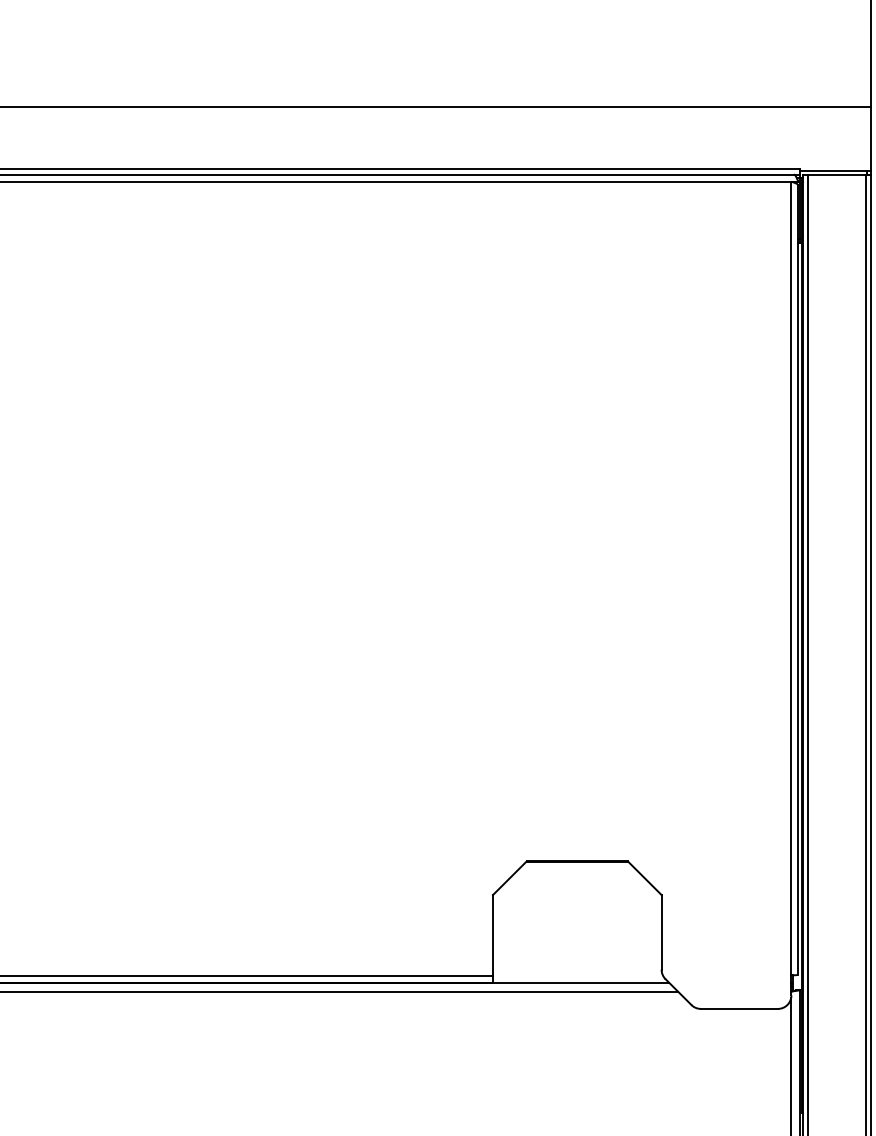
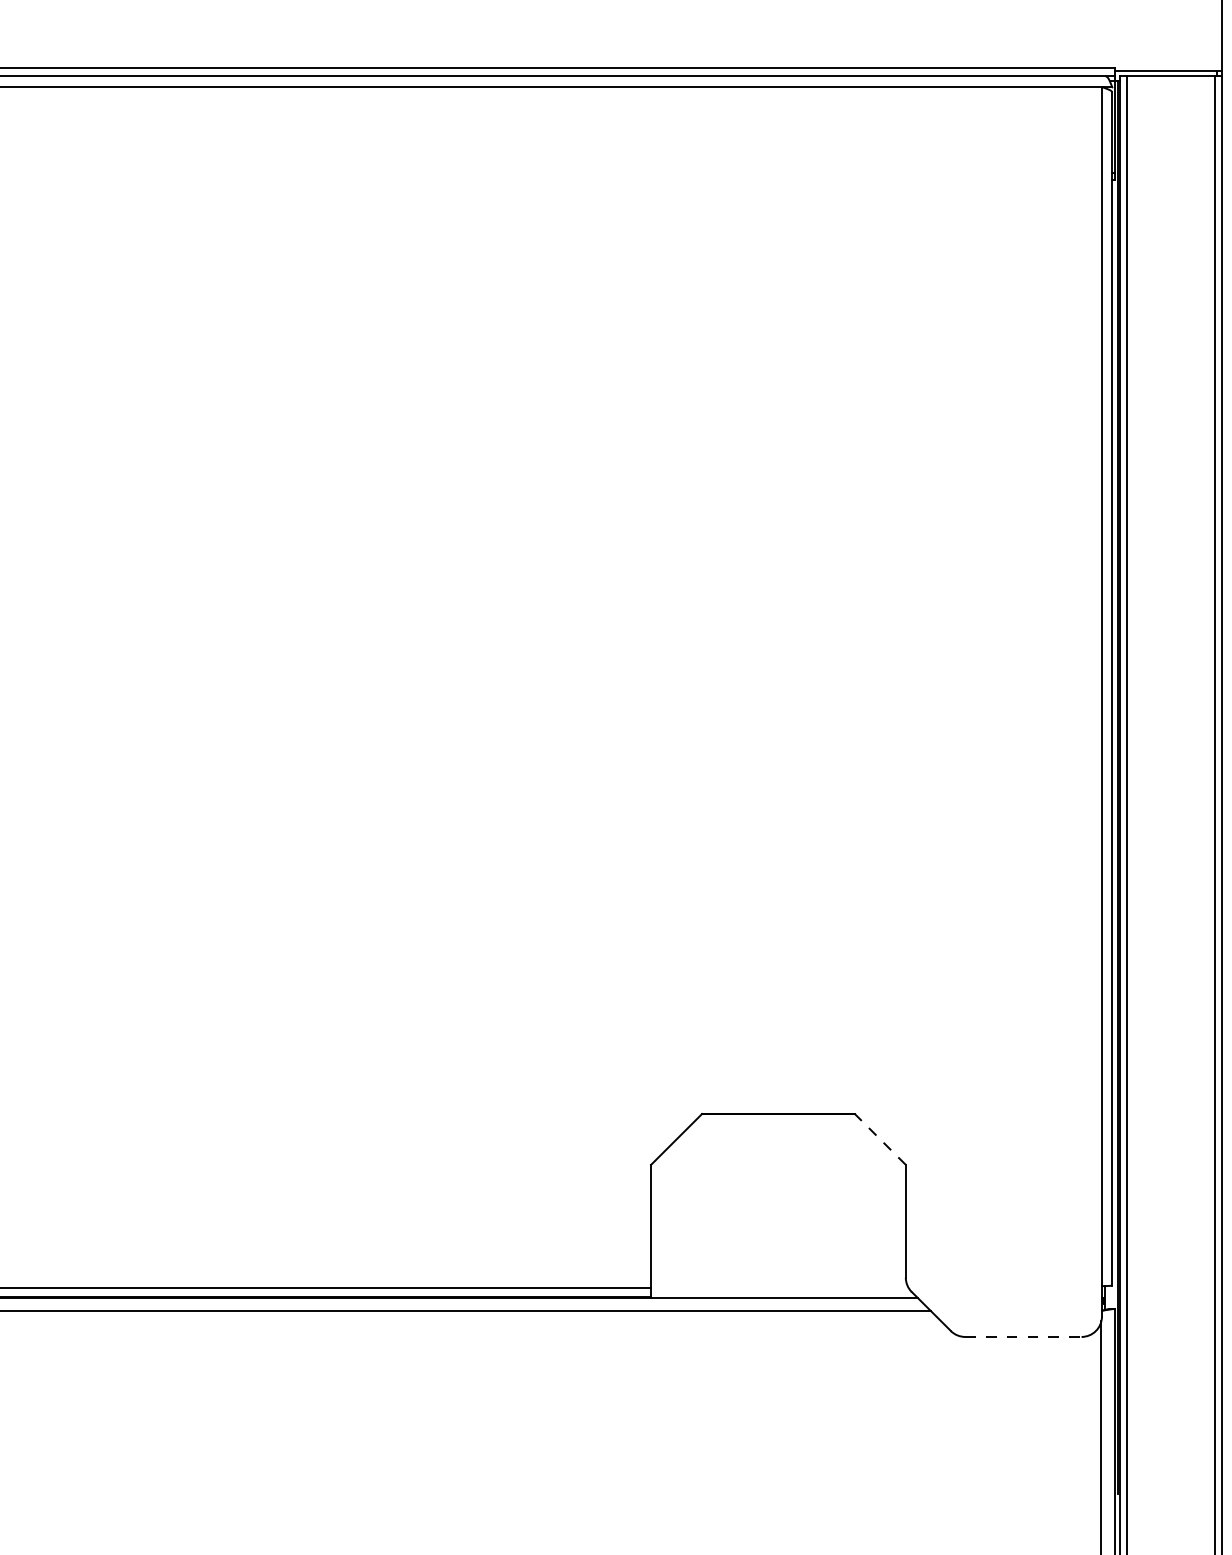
line: (644, 878) -> (879, 1139), solid -> dashed
line: (739, 1008) -> (1023, 1336), solid -> dashed

